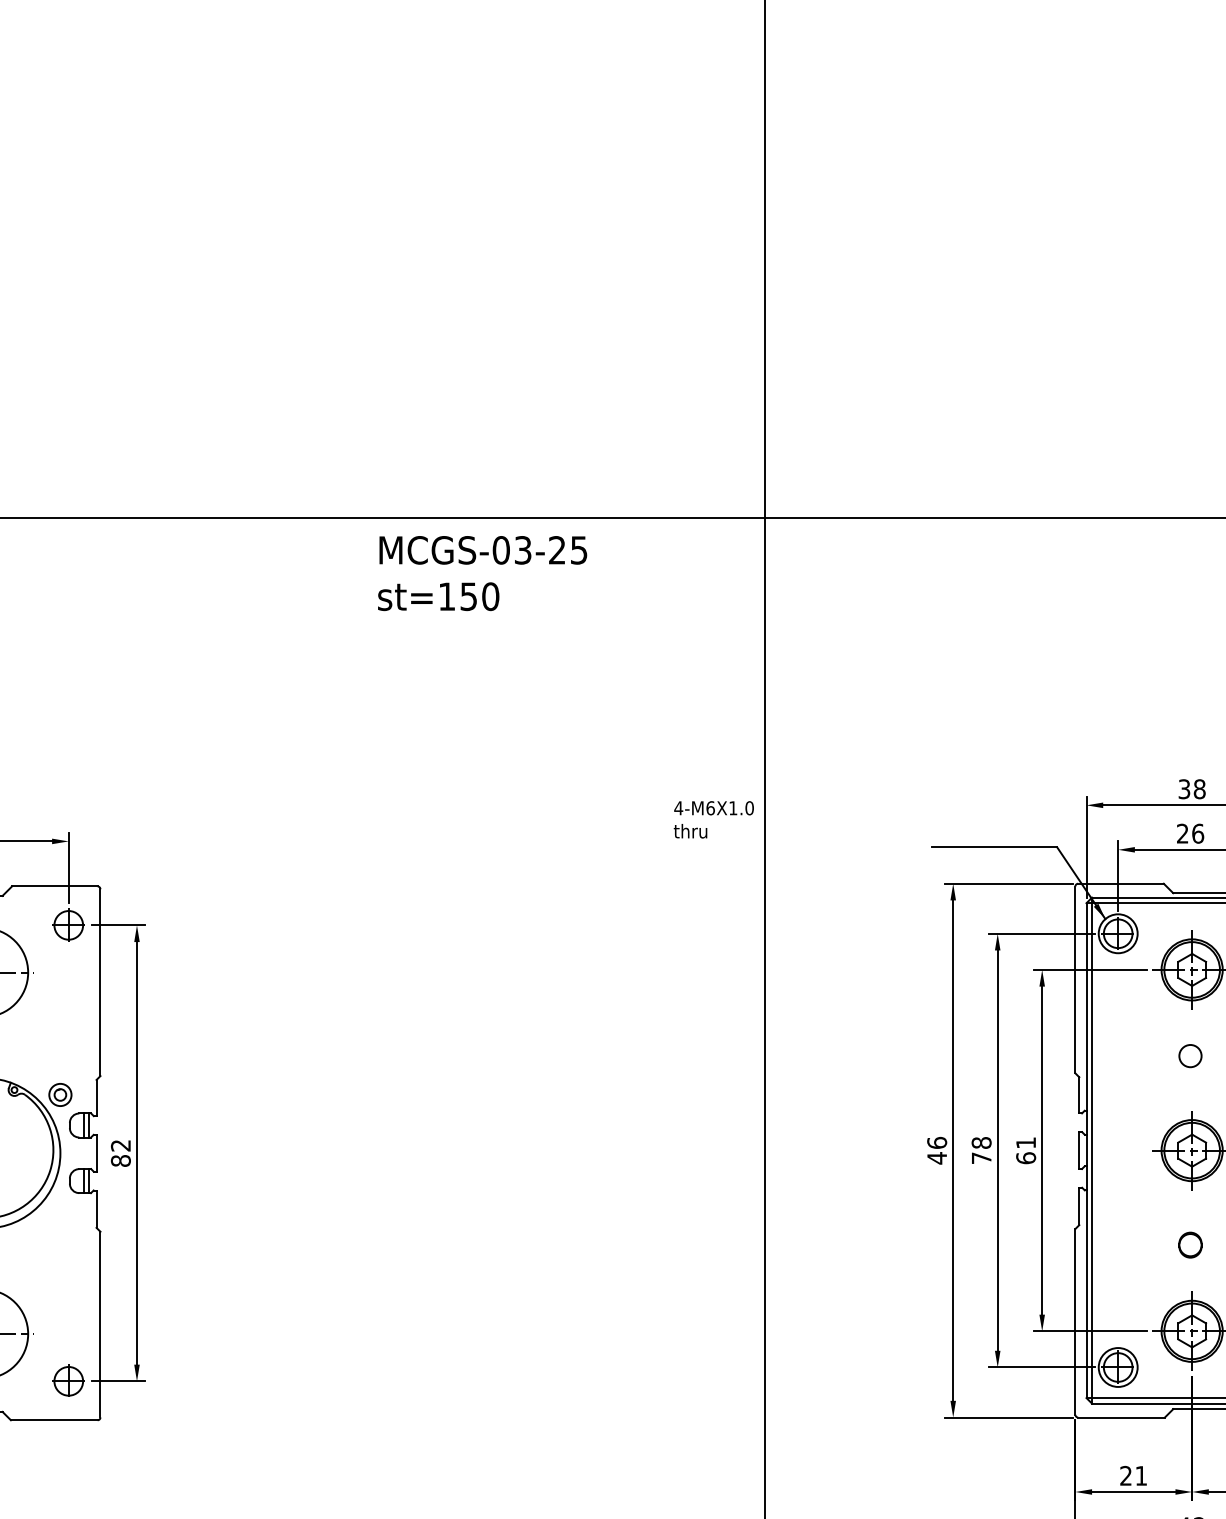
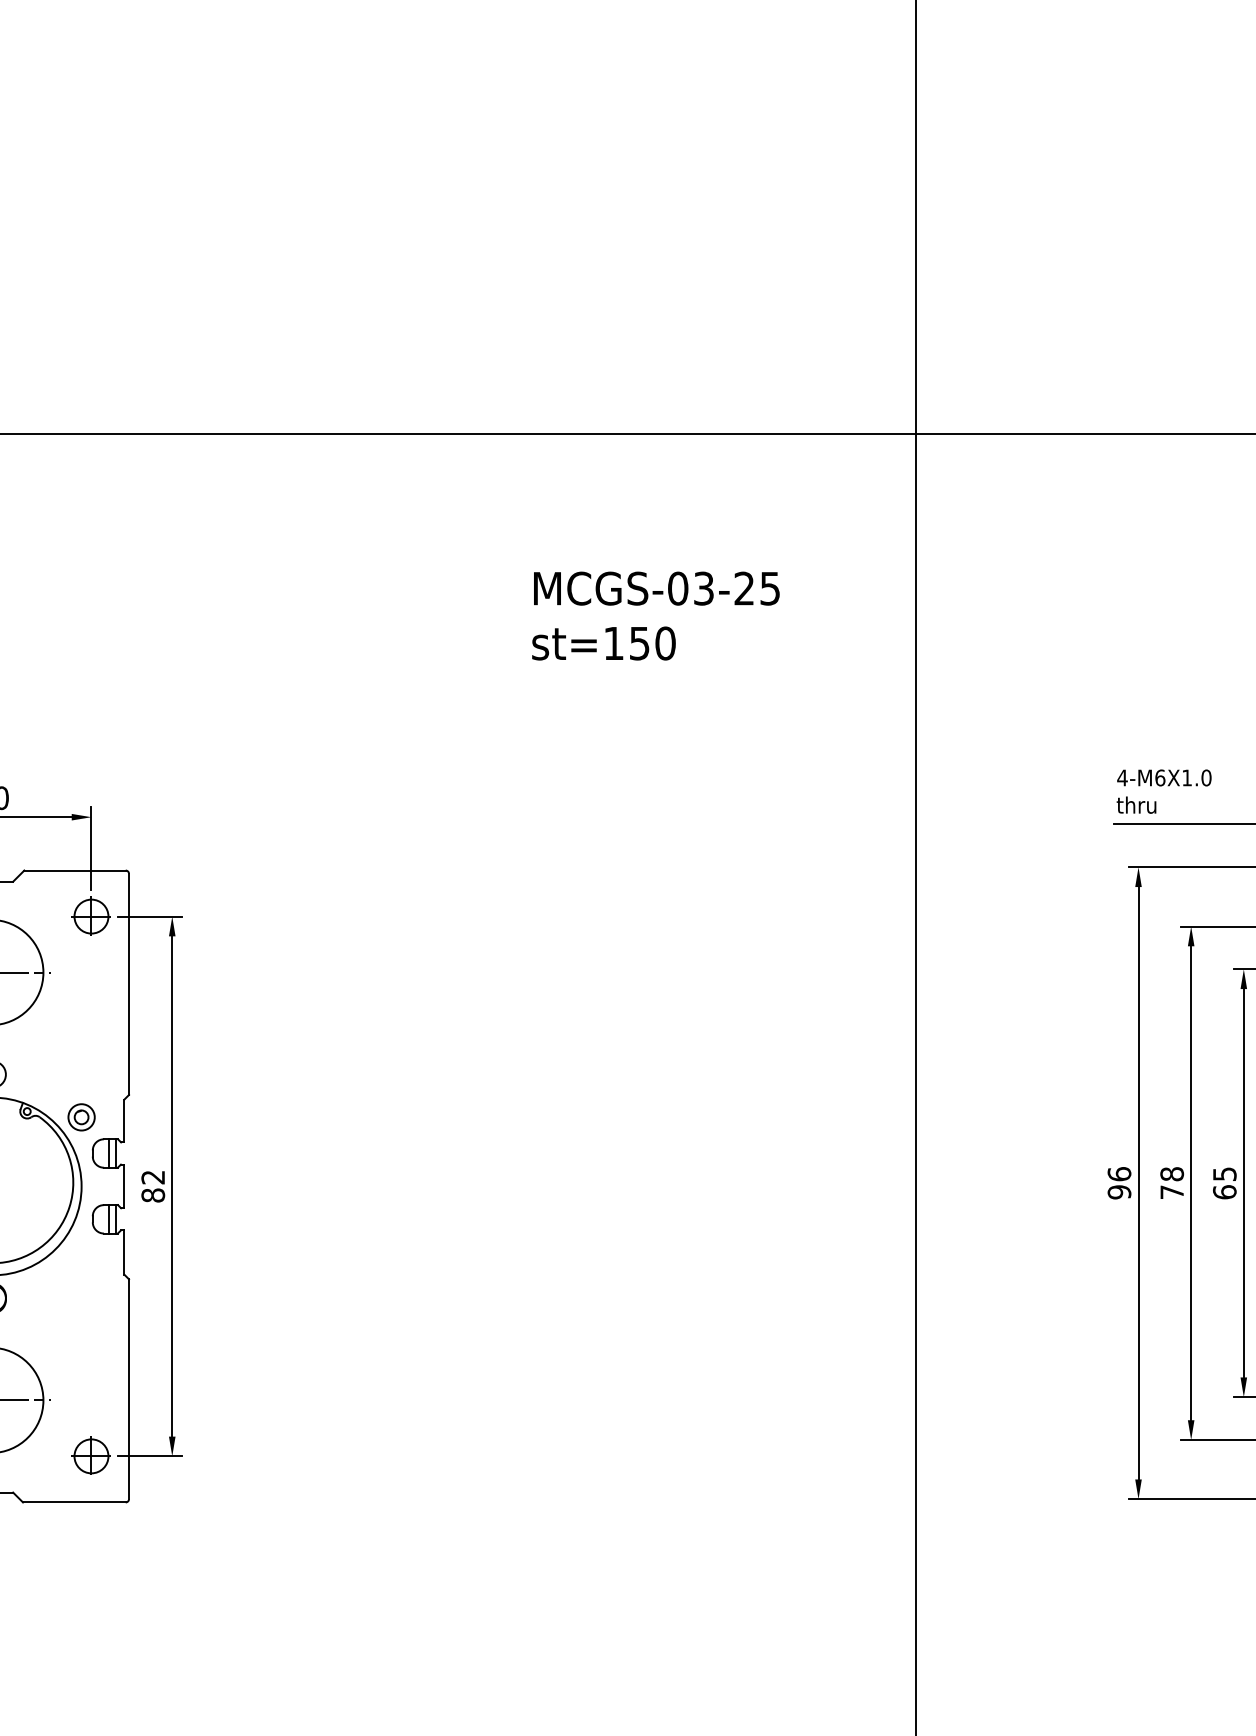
text: (482, 573) -> (655, 616), moved
text: (713, 819) -> (1163, 791), moved
text: (1026, 1142) -> (1225, 1173), 61 -> 65
text: (937, 1158) -> (1119, 1192), 46 -> 96

